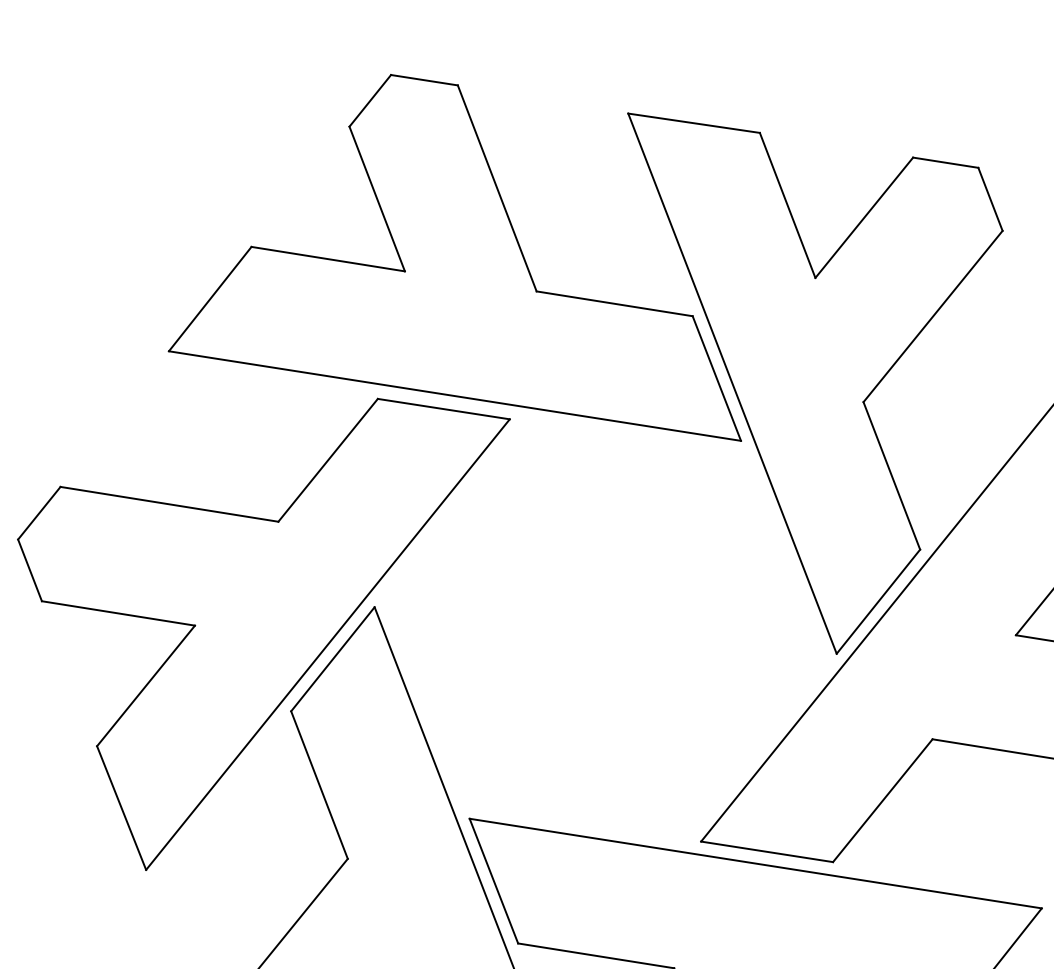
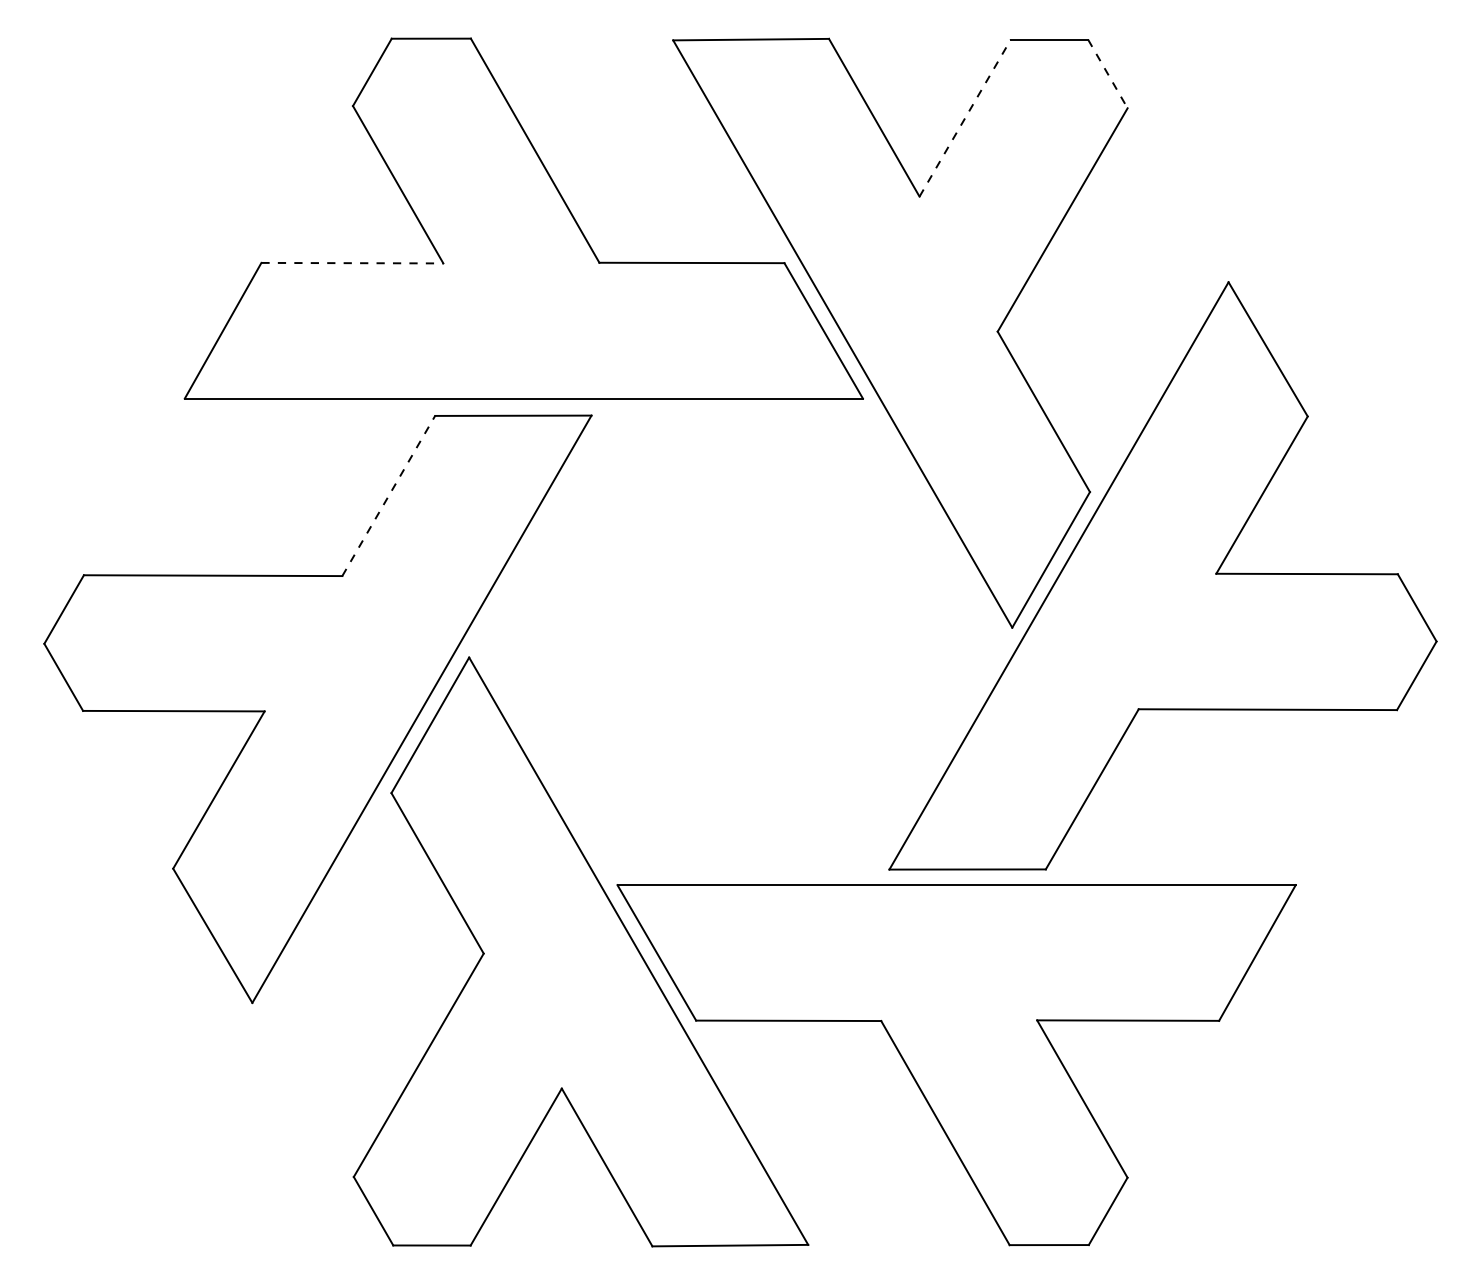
line: (990, 199) -> (1107, 74), solid -> dashed
line: (864, 218) -> (965, 118), solid -> dashed
line: (328, 259) -> (352, 263), solid -> dashed
line: (327, 460) -> (388, 496), solid -> dashed

